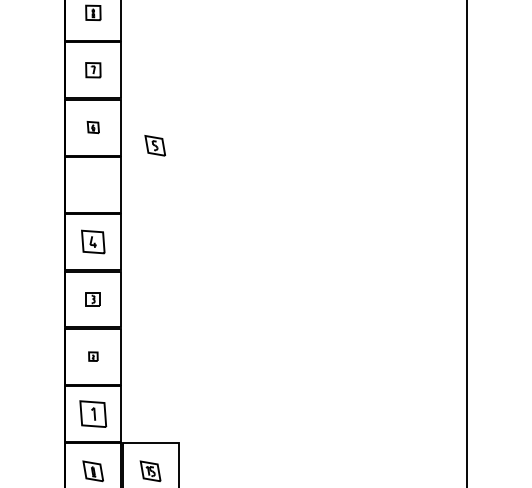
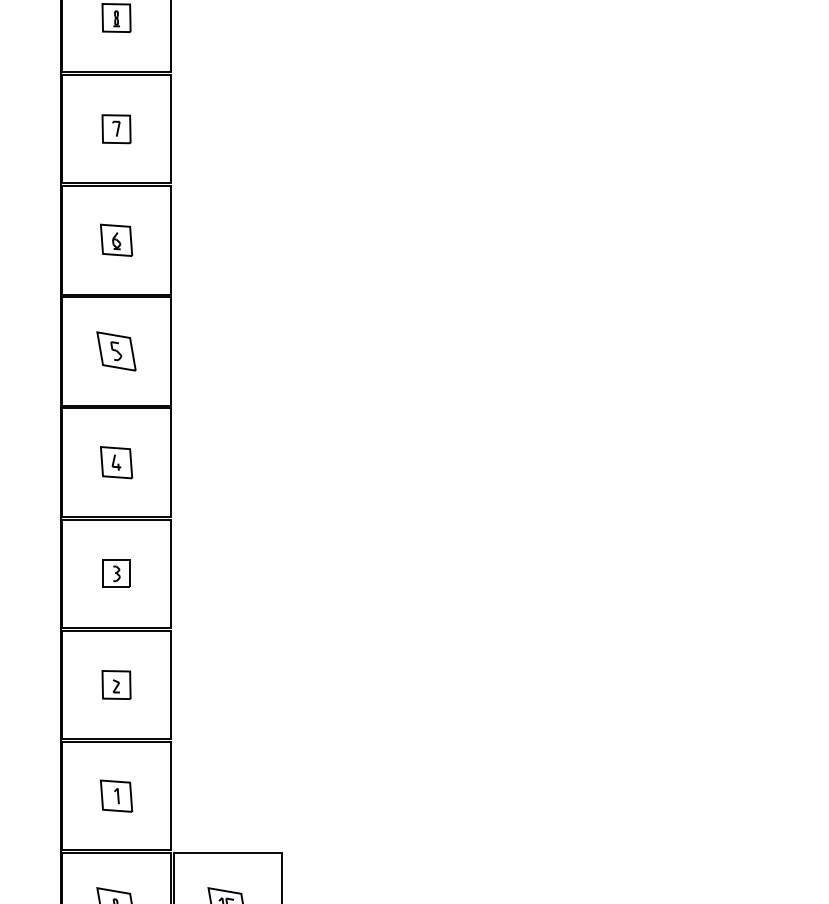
part: (93, 127) -> (116, 240), size x1.43
part: (154, 145) -> (114, 350), moved
part: (93, 242) -> (116, 463), size x0.71
part: (93, 356) -> (116, 684), size x1.67
part: (93, 413) -> (116, 795), size x0.62

